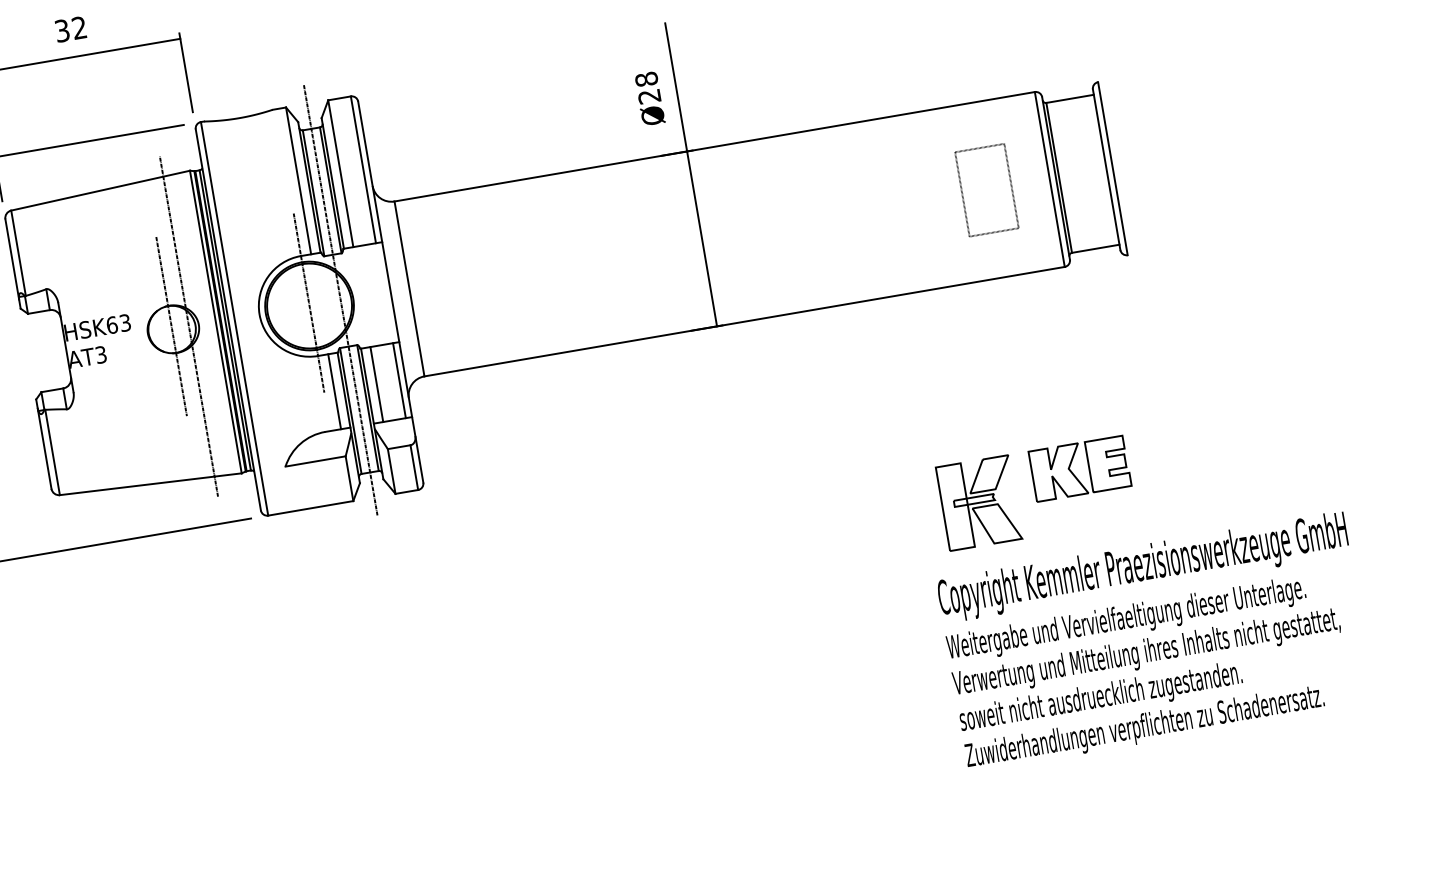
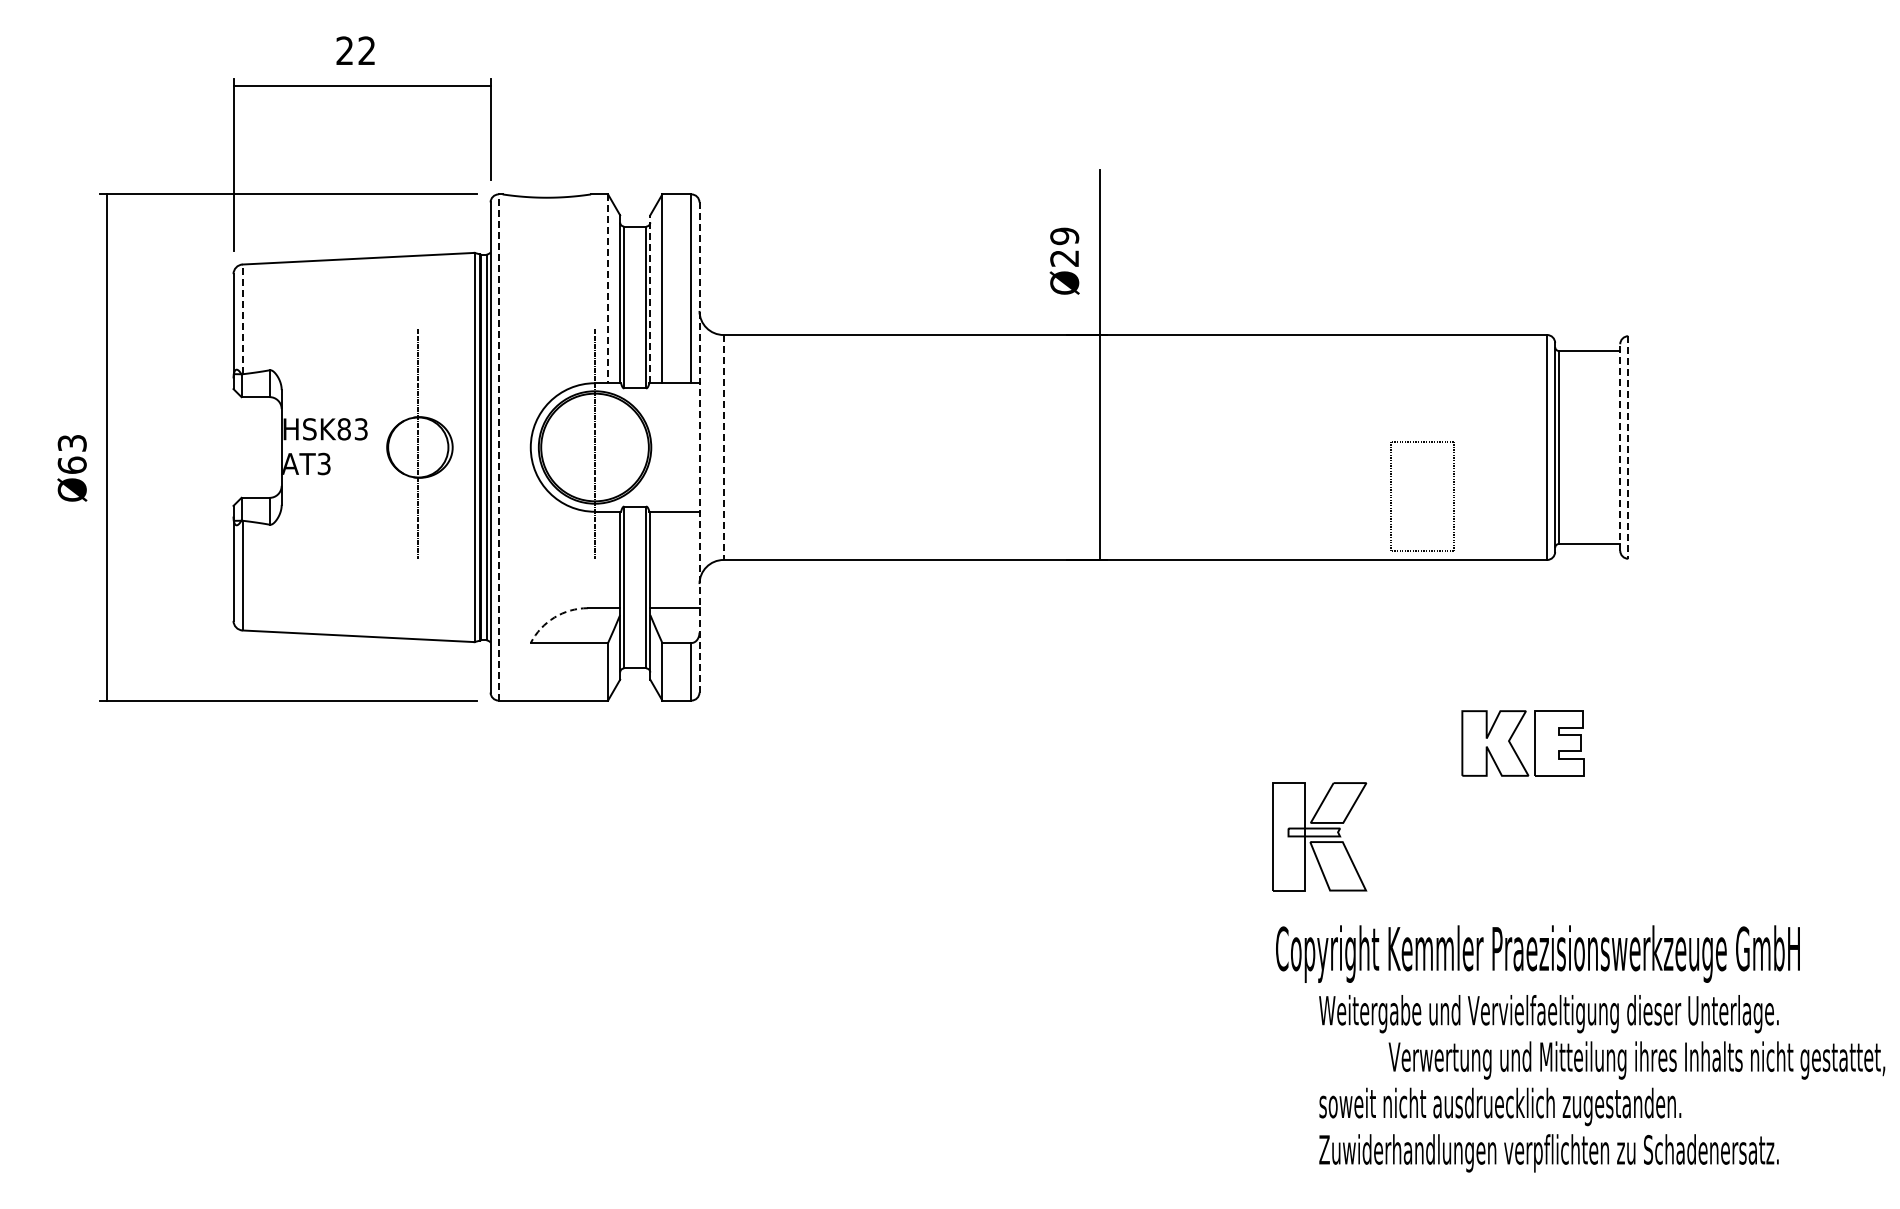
text: (61, 30) -> (344, 50), 32 -> 22
text: (646, 79) -> (1064, 236), Ø28 -> Ø29
line: (1106, 169) -> (1620, 447), solid -> dashed
line: (1113, 169) -> (1628, 448), solid -> dashed
line: (299, 181) -> (608, 289), solid -> dashed
line: (332, 183) -> (650, 299), solid -> dashed
part: (962, 193) -> (1391, 495), moved
line: (18, 253) -> (242, 319), solid -> dashed
line: (409, 289) -> (723, 448), solid -> dashed
line: (390, 292) -> (699, 447), solid -> dashed
line: (341, 300) -> (635, 447), removed
line: (234, 318) -> (498, 447), solid -> dashed
text: (112, 325) -> (344, 429), HSK63 -> HSK83
line: (188, 326) -> (439, 447), removed
line: (399, 380) -> (691, 559), removed
line: (376, 384) -> (662, 559), removed
line: (334, 391) -> (608, 559), removed
arc: (300, 443) -> (554, 617), solid -> dashed
part: (1074, 473) -> (1514, 748), moved
part: (978, 502) -> (1319, 836), moved
text: (1142, 566) -> (1537, 953), moved
text: (1146, 653) -> (1636, 1060), moved

